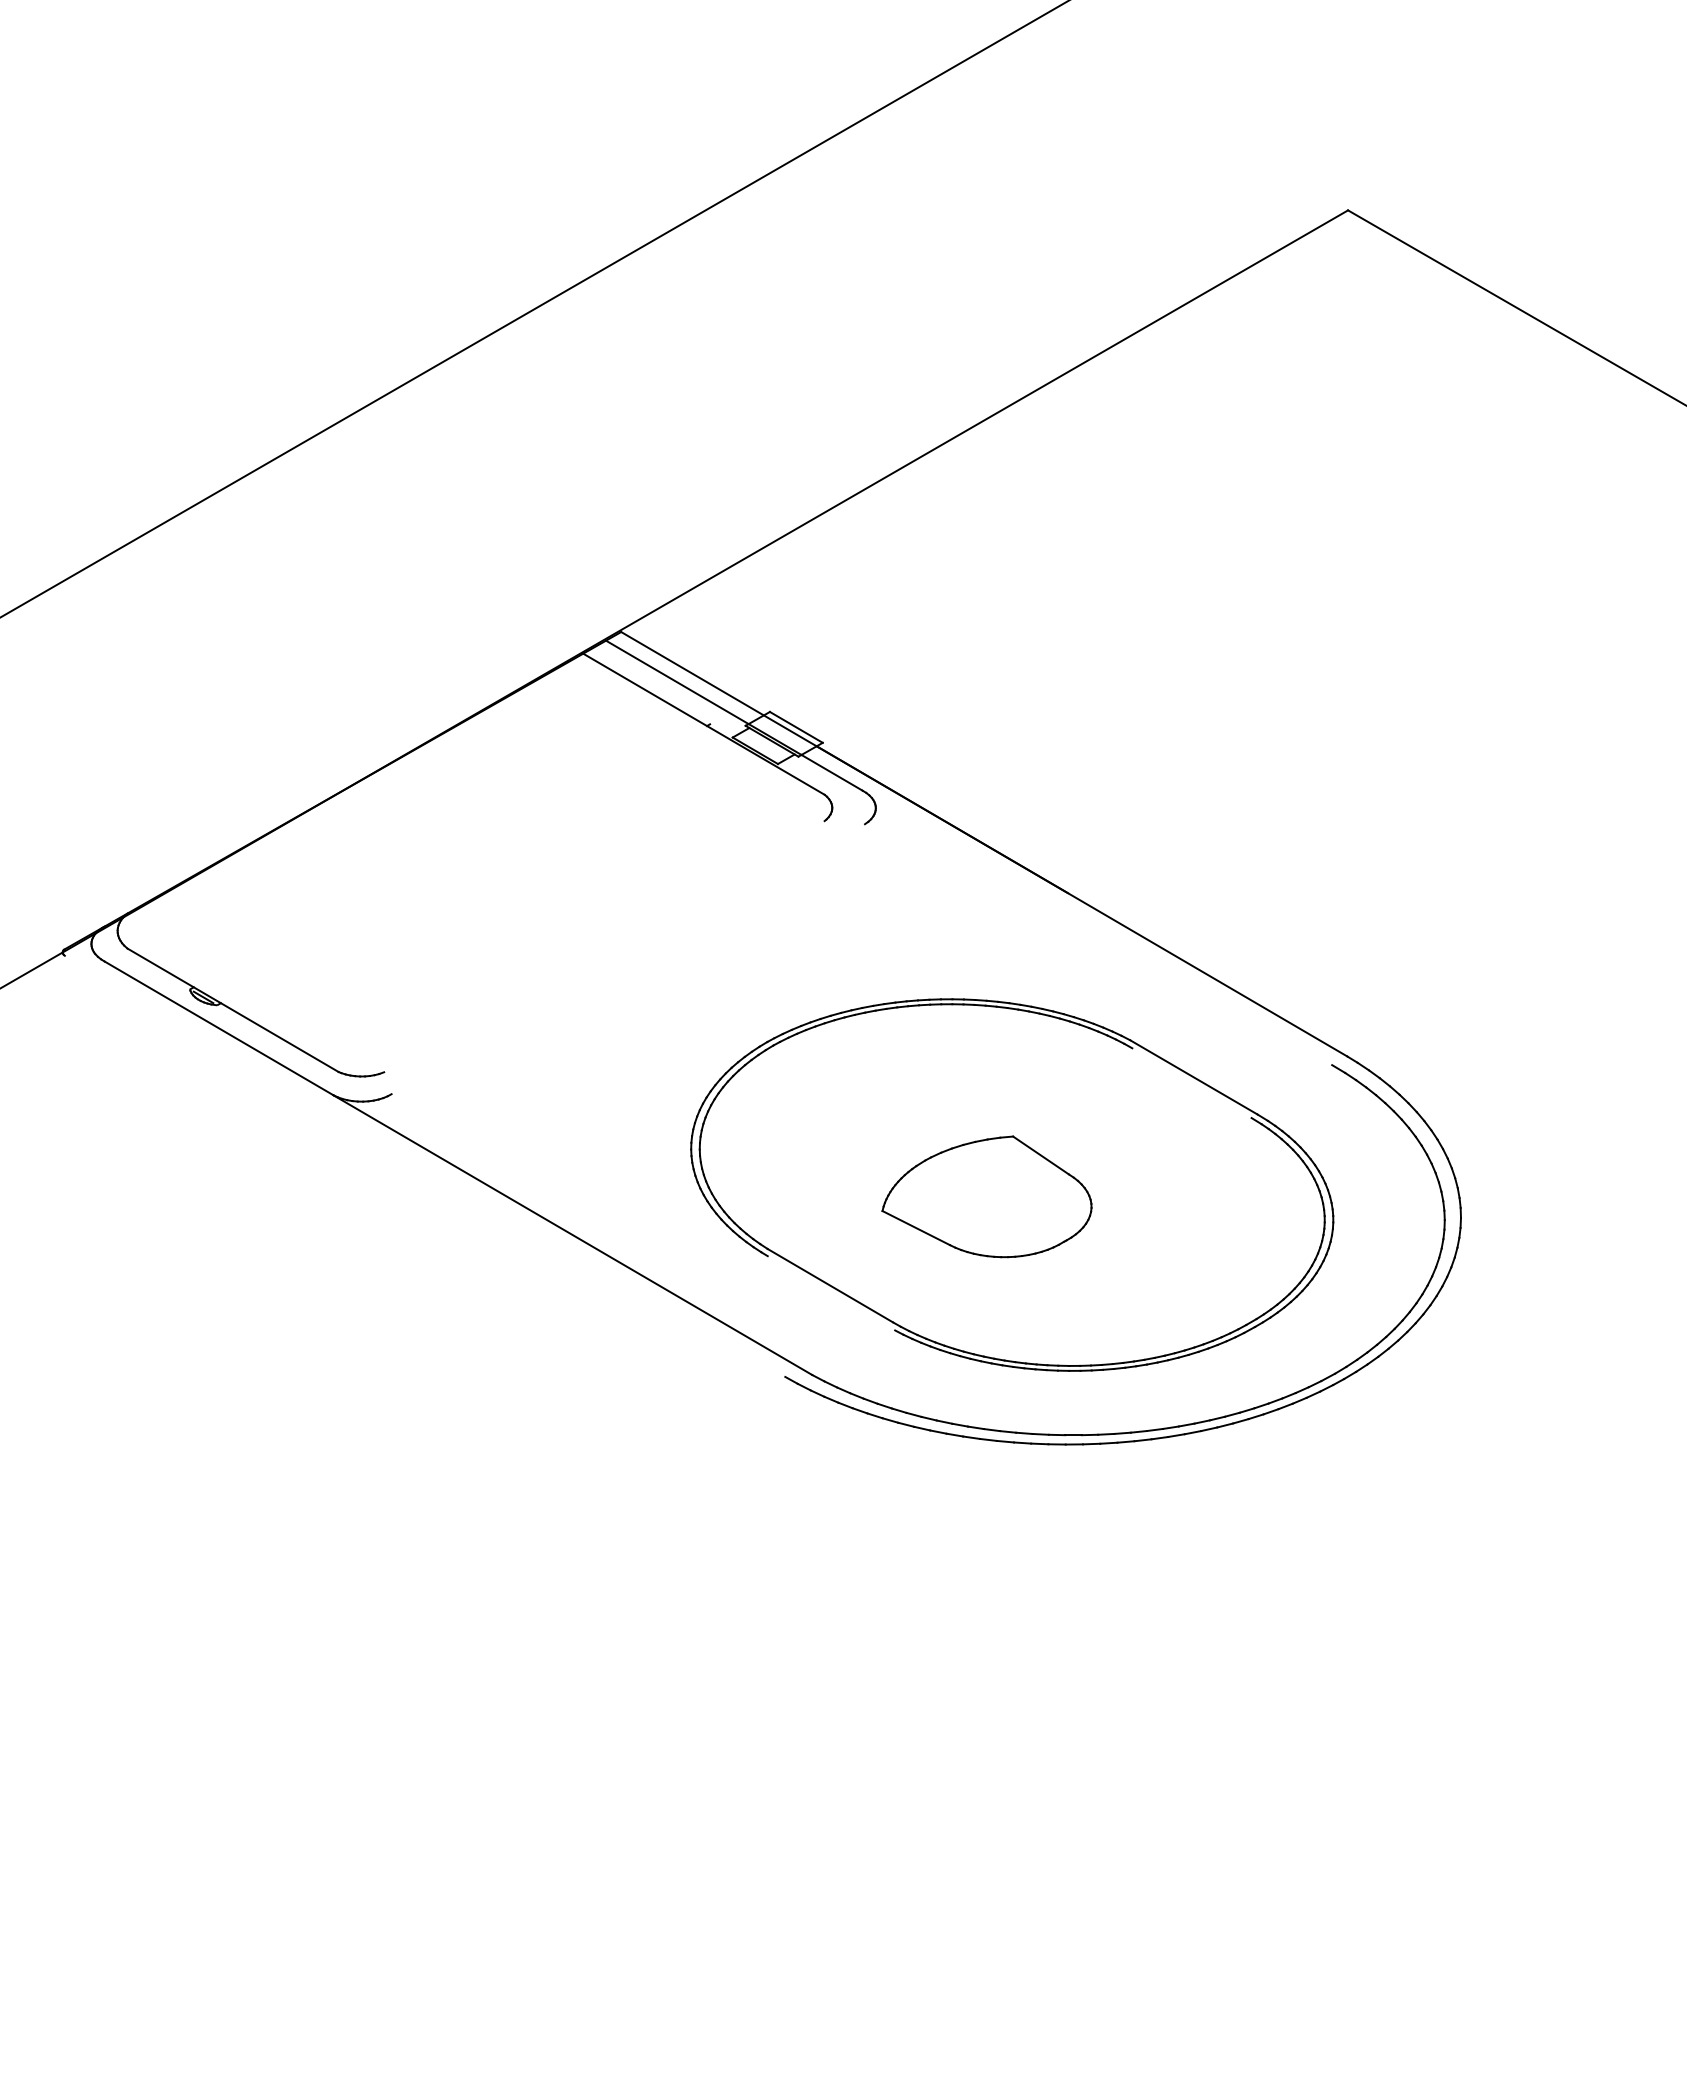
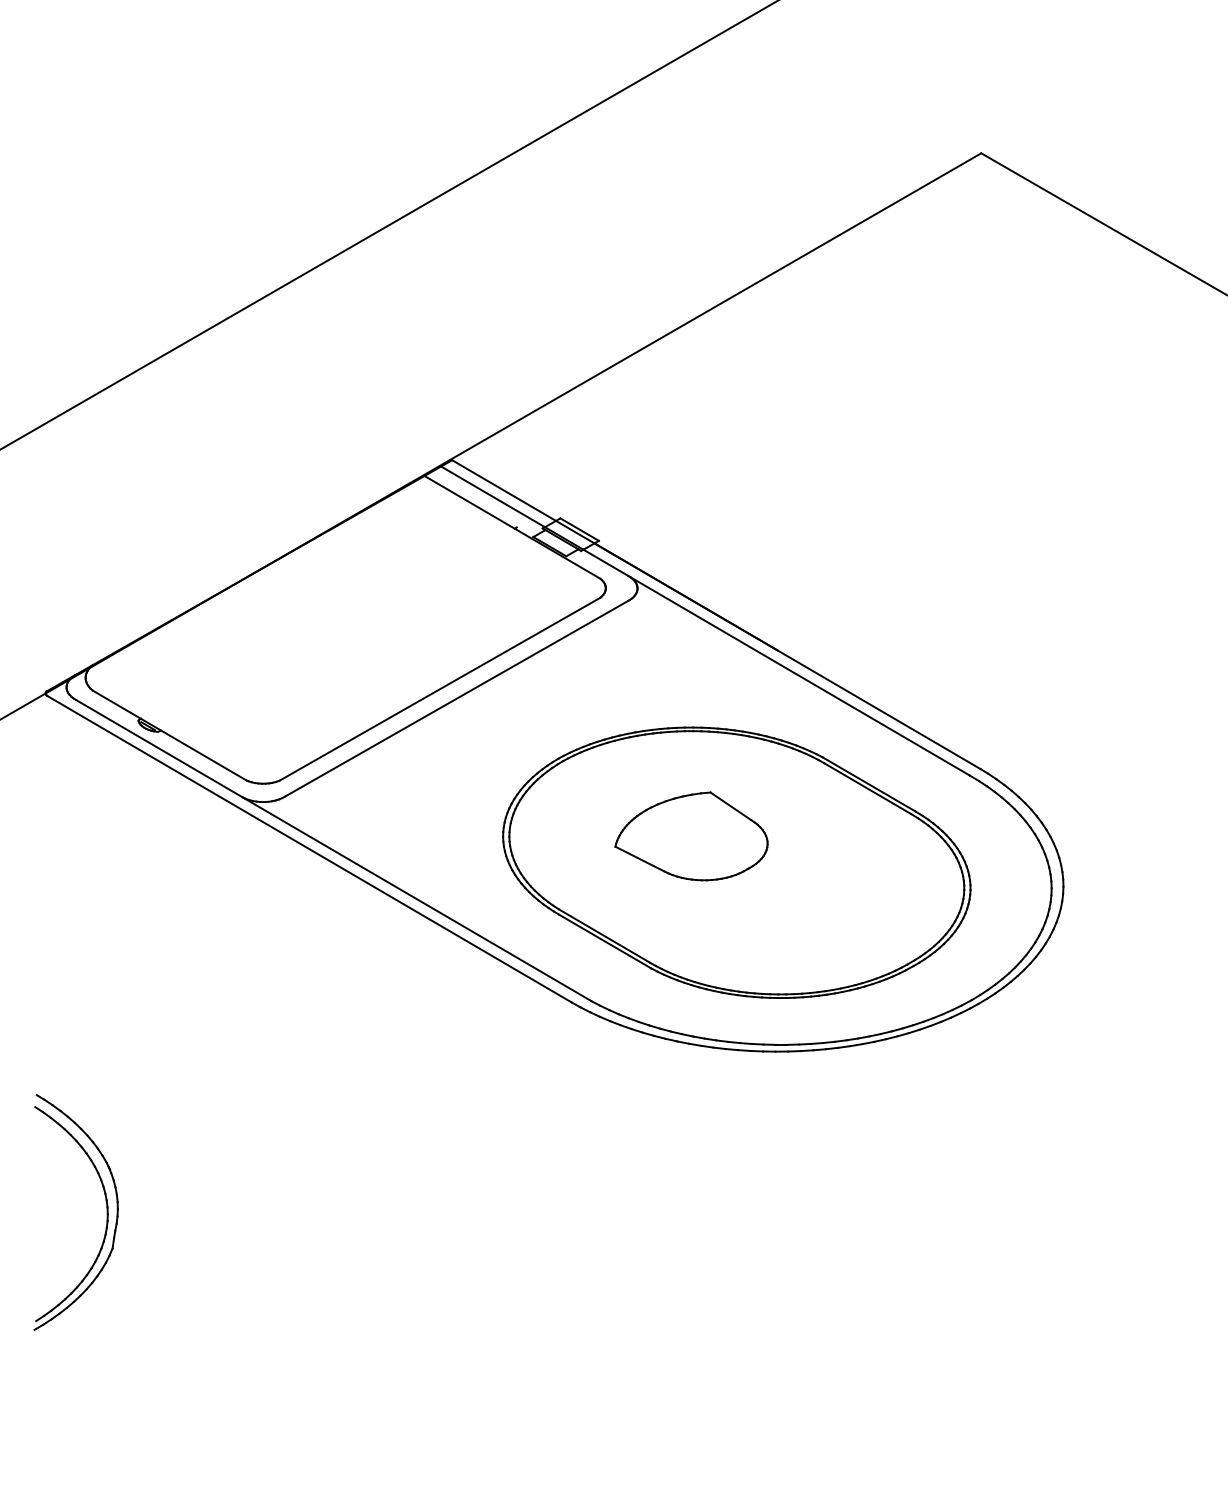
line: (1098, 928) -> (799, 676), added
line: (604, 946) -> (440, 689), added
line: (628, 959) -> (457, 698), added
line: (1191, 1083) -> (867, 788), added
line: (424, 1165) -> (309, 848), added
part: (986, 1196) -> (691, 836), moved
line: (831, 1293) -> (605, 941), added
part: (146, 1661) -> (106, 1209), added

